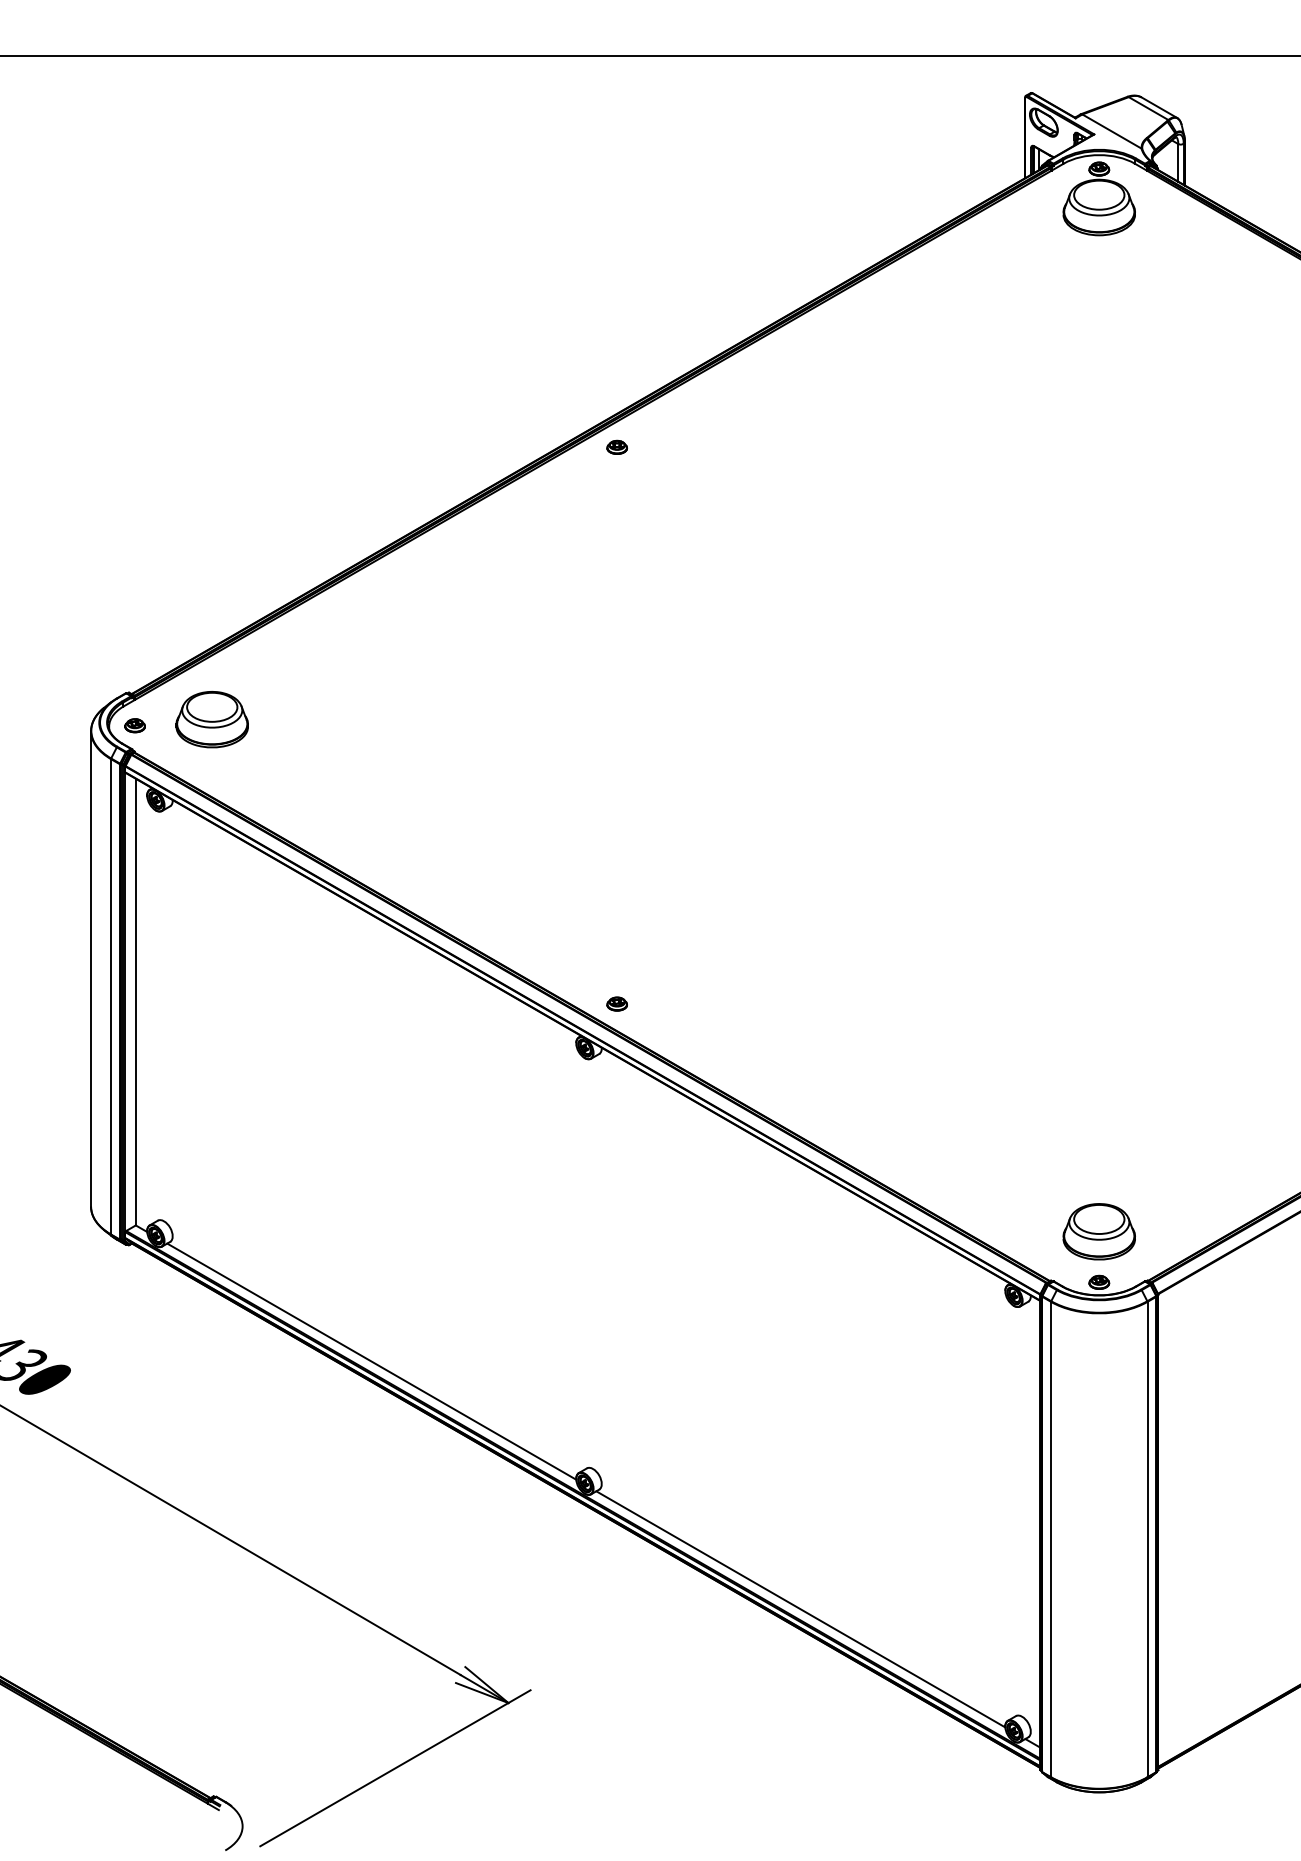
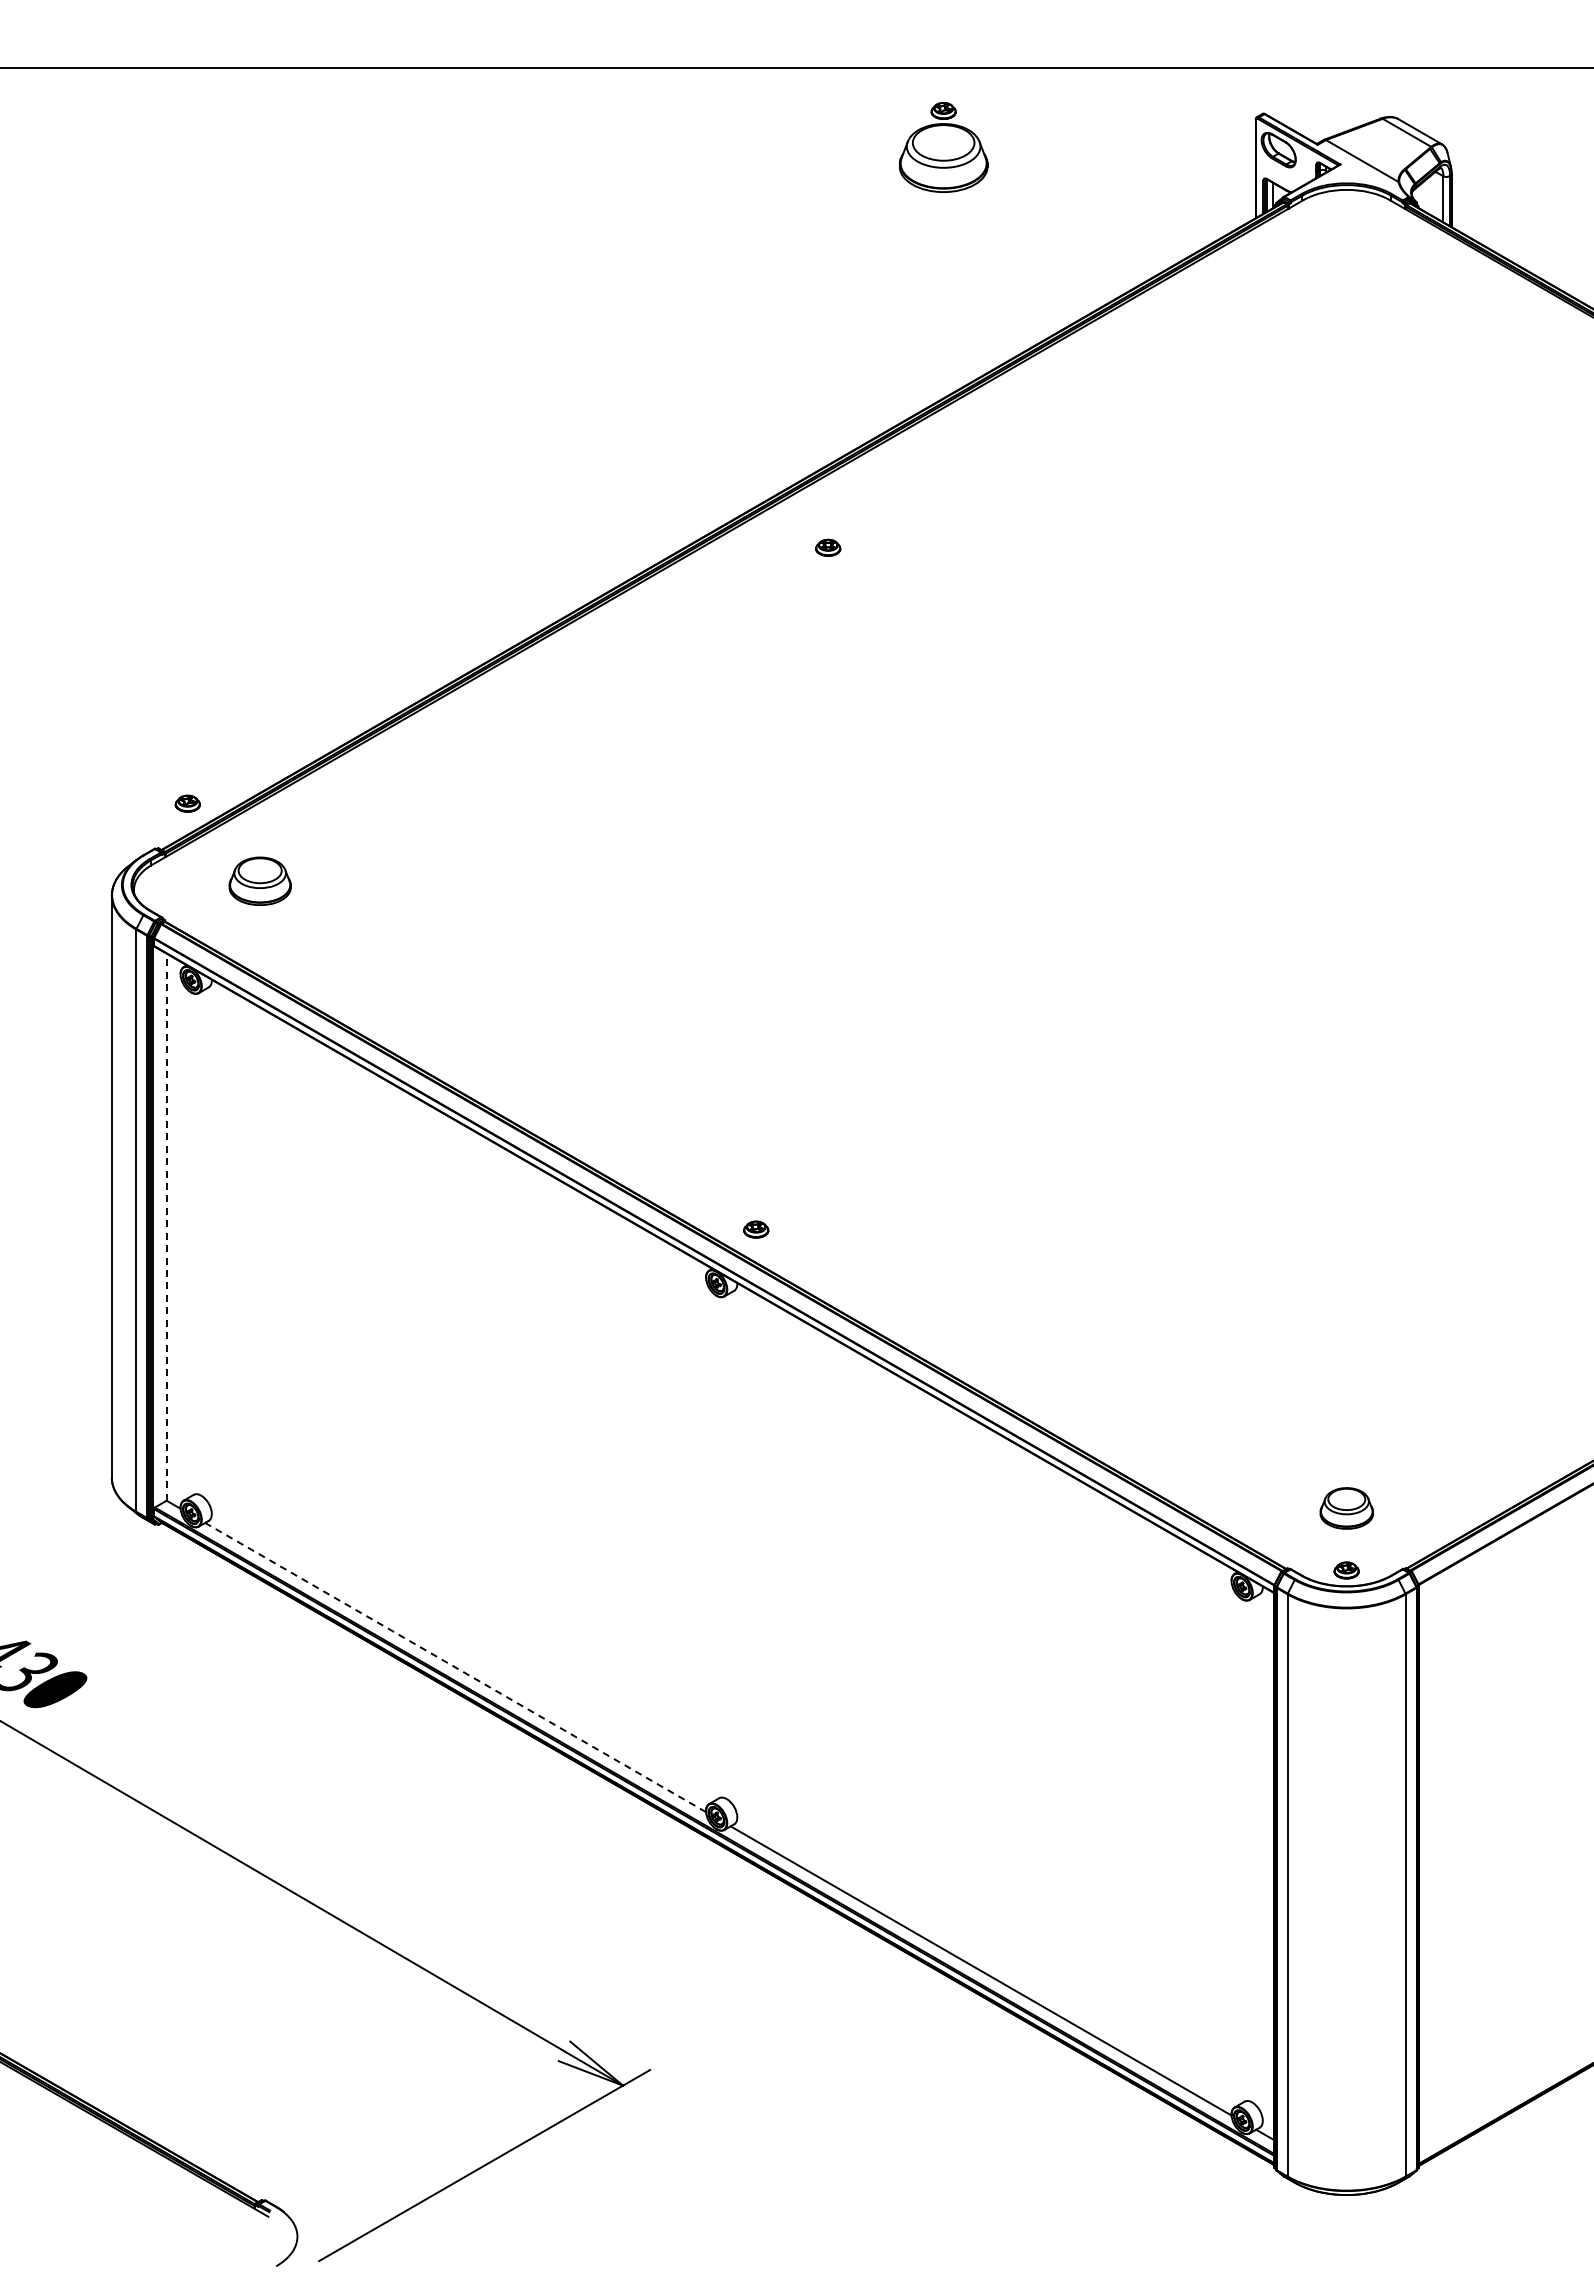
part: (1099, 198) -> (943, 147), moved
part: (617, 447) -> (828, 547), moved
part: (211, 719) -> (259, 881), size x0.7
part: (134, 725) -> (187, 803), moved
line: (135, 1002) -> (166, 1227), solid -> dashed
part: (1099, 1231) -> (1346, 1508), size x0.6
line: (371, 1361) -> (455, 1667), solid -> dashed

